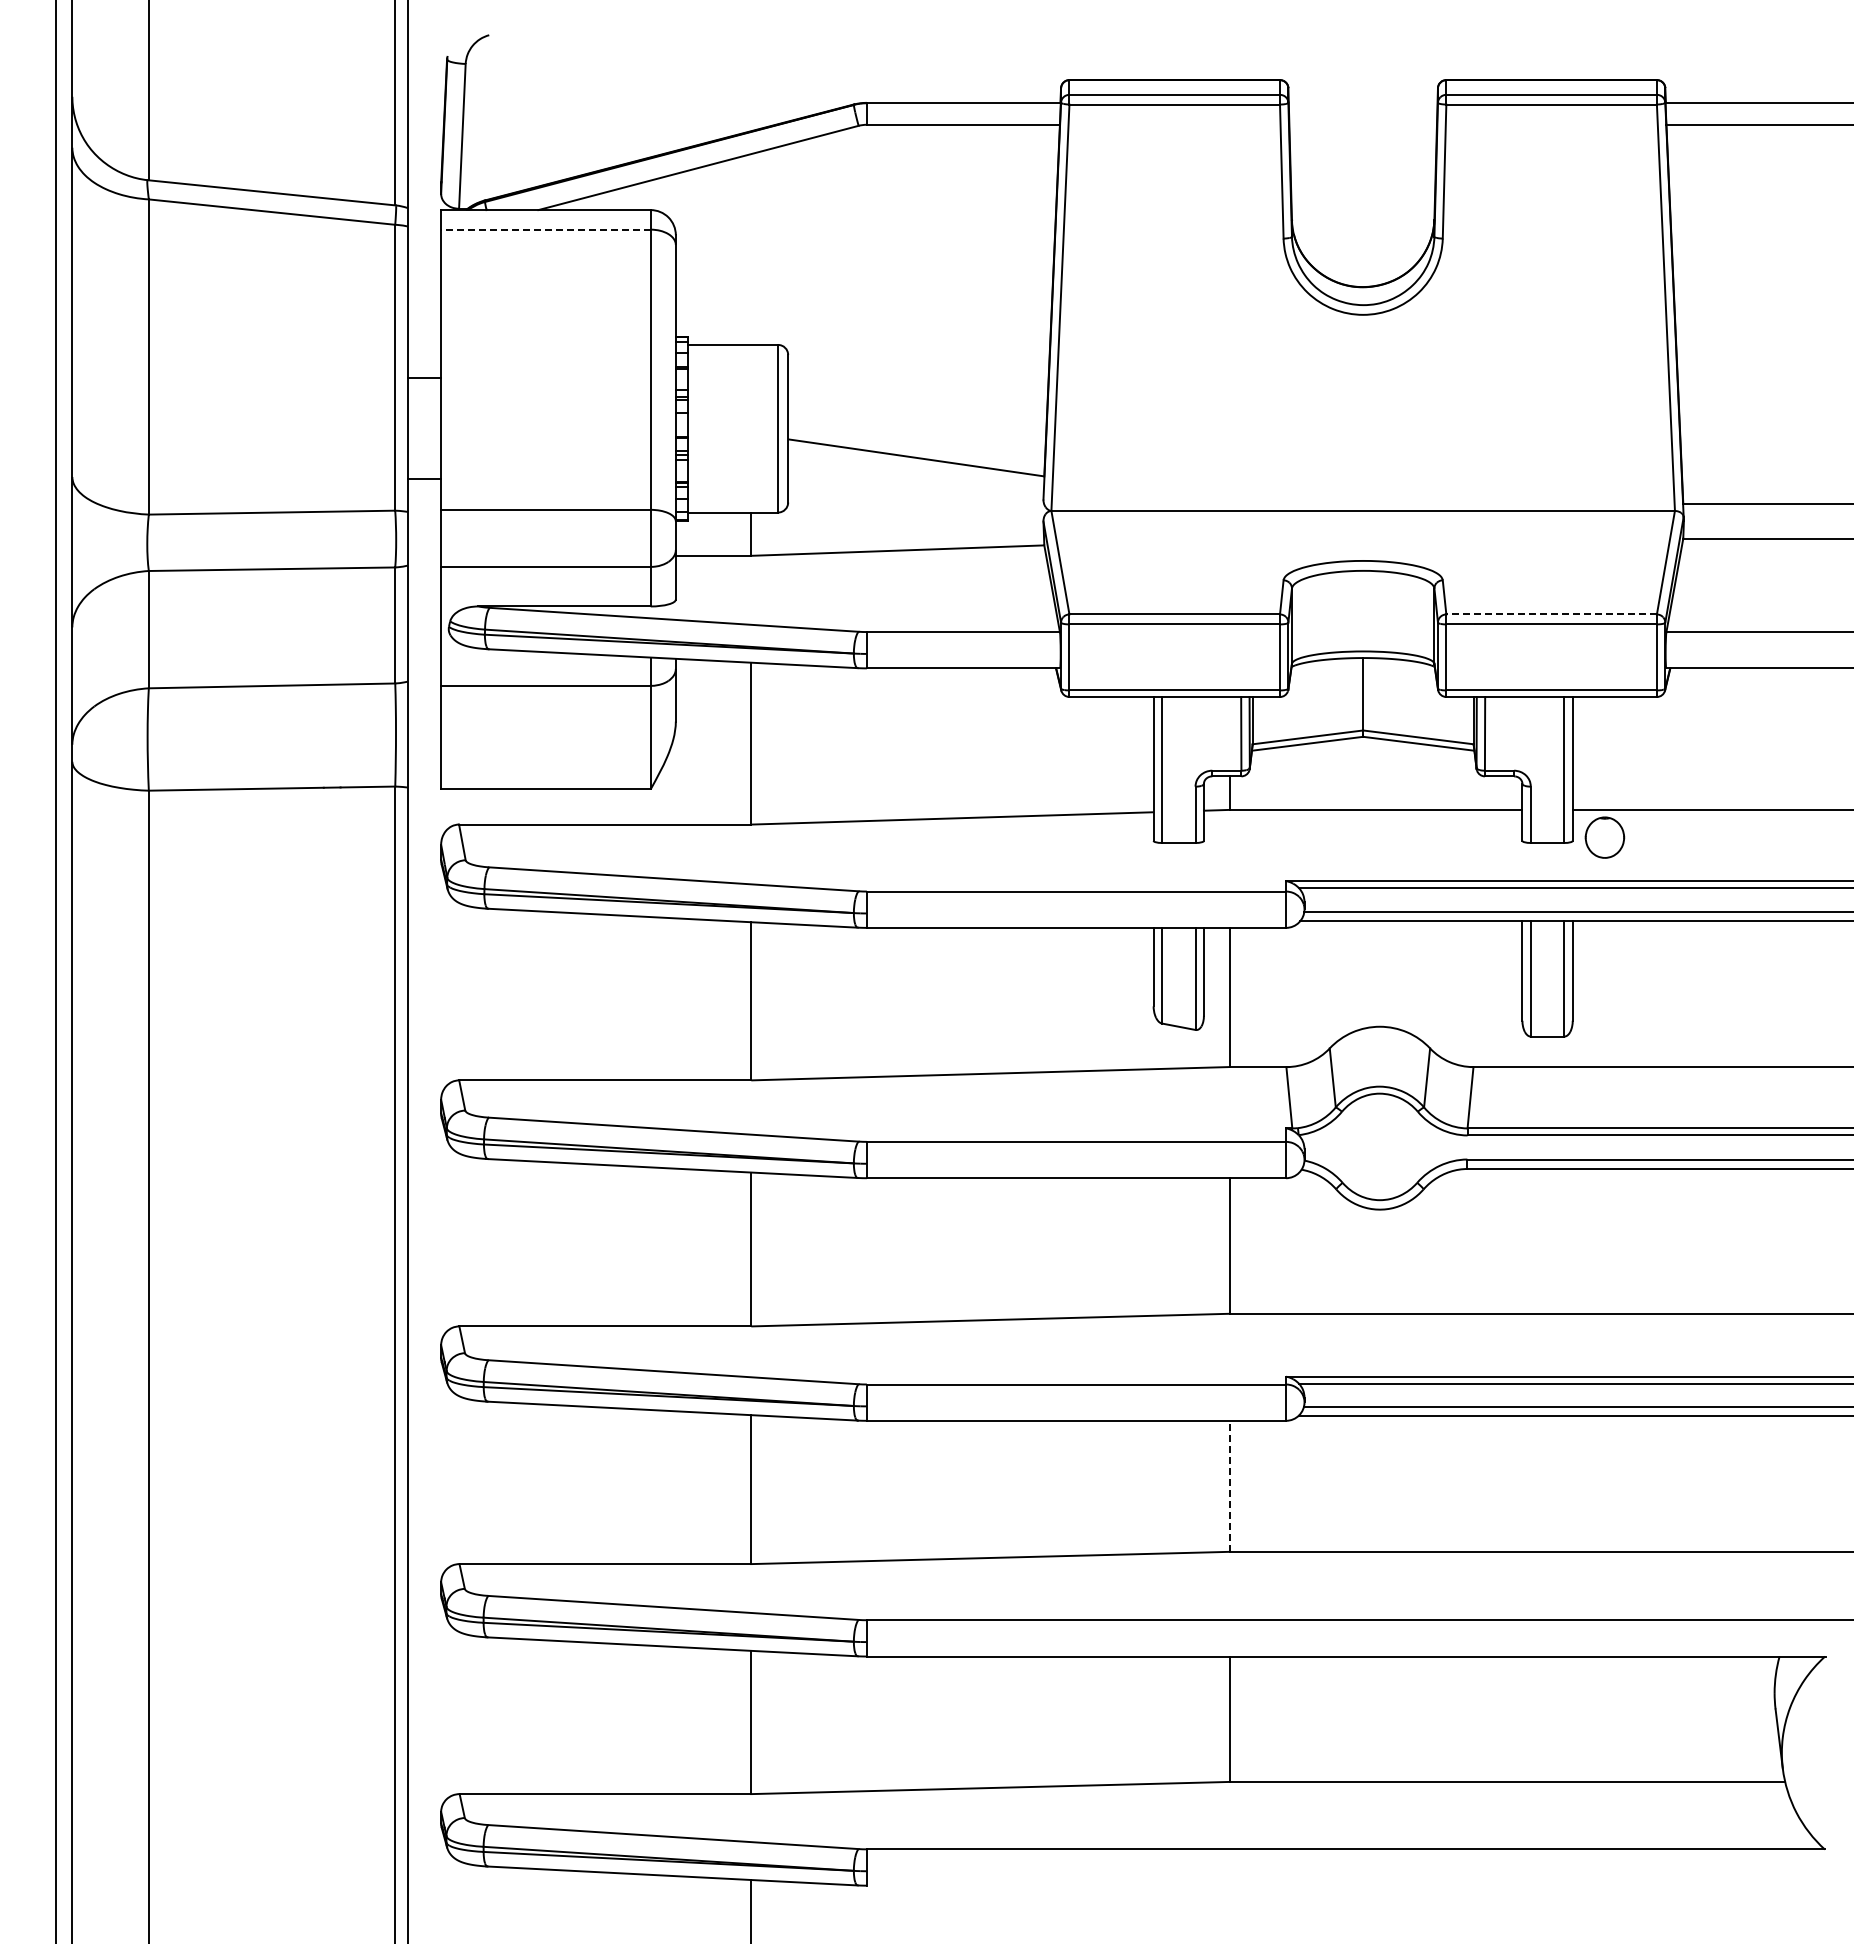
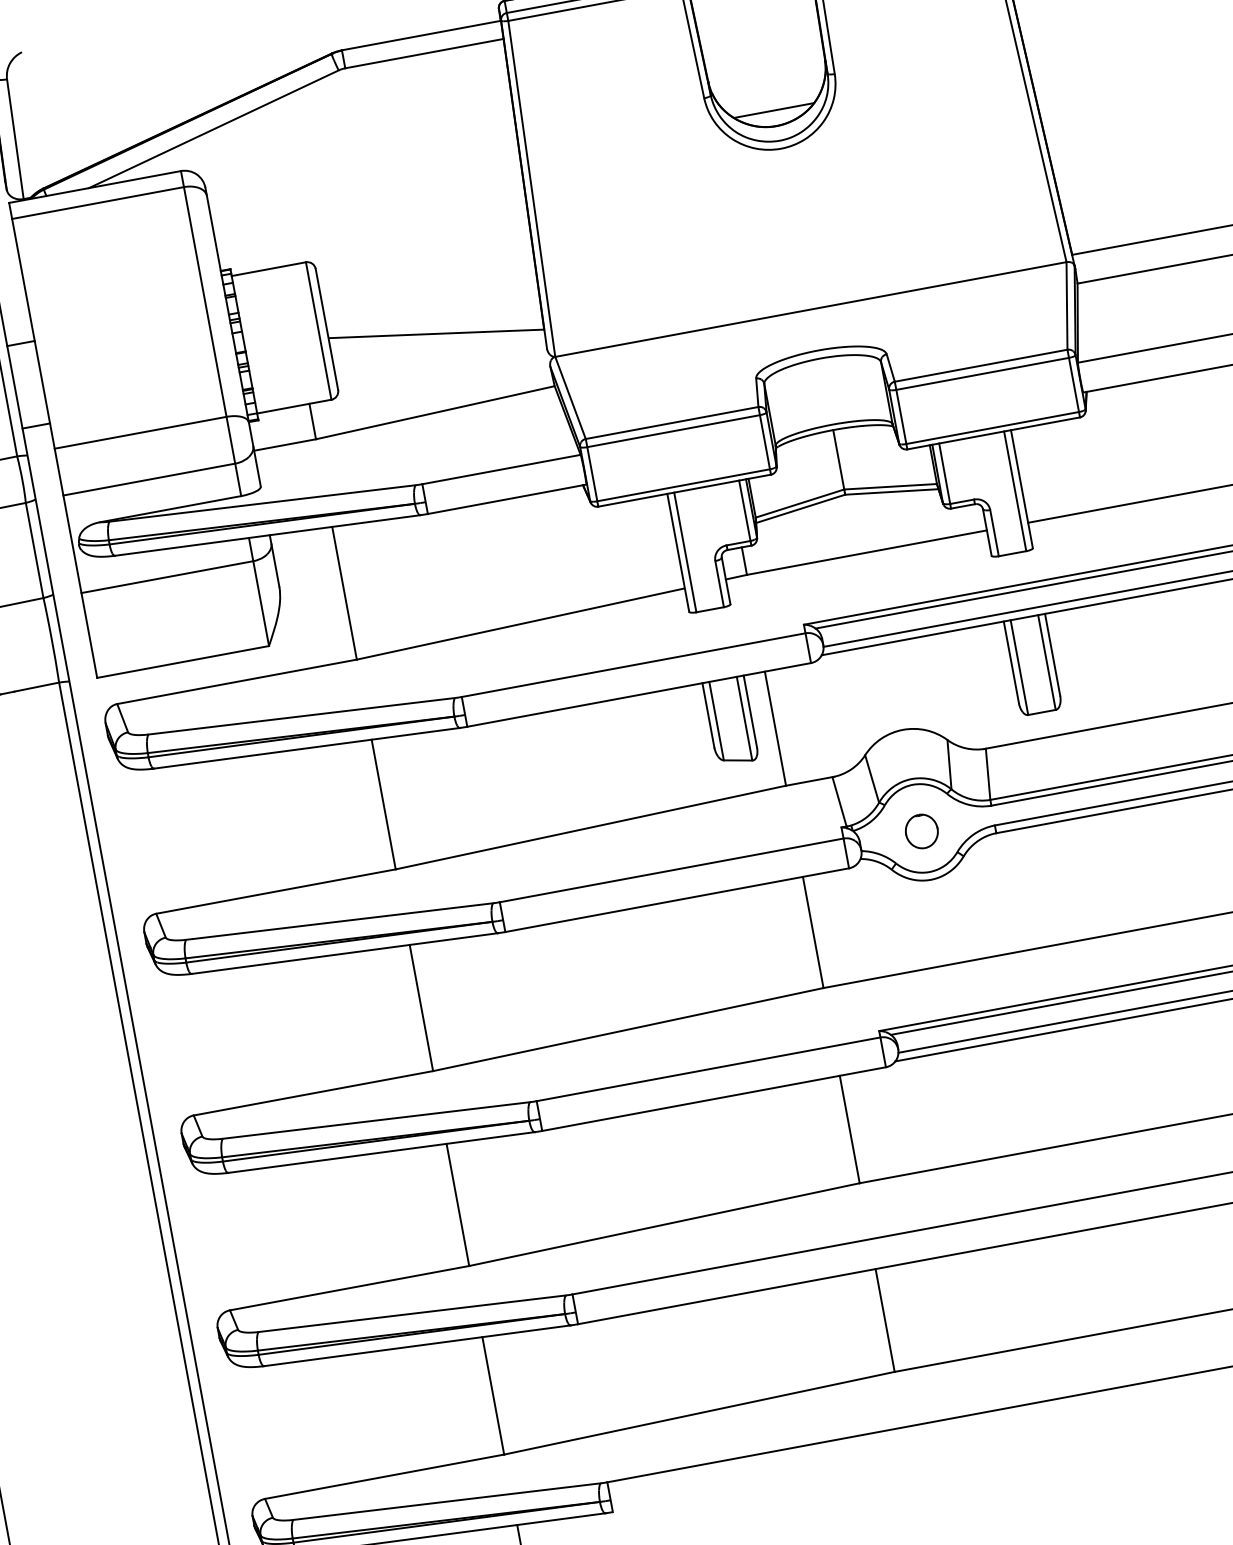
line: (545, 229) -> (97, 202), dashed -> solid
line: (1363, 268) -> (774, 110), added
line: (1551, 614) -> (981, 365), dashed -> solid
part: (1604, 837) -> (921, 831), moved
line: (1229, 1486) -> (849, 1129), dashed -> solid

